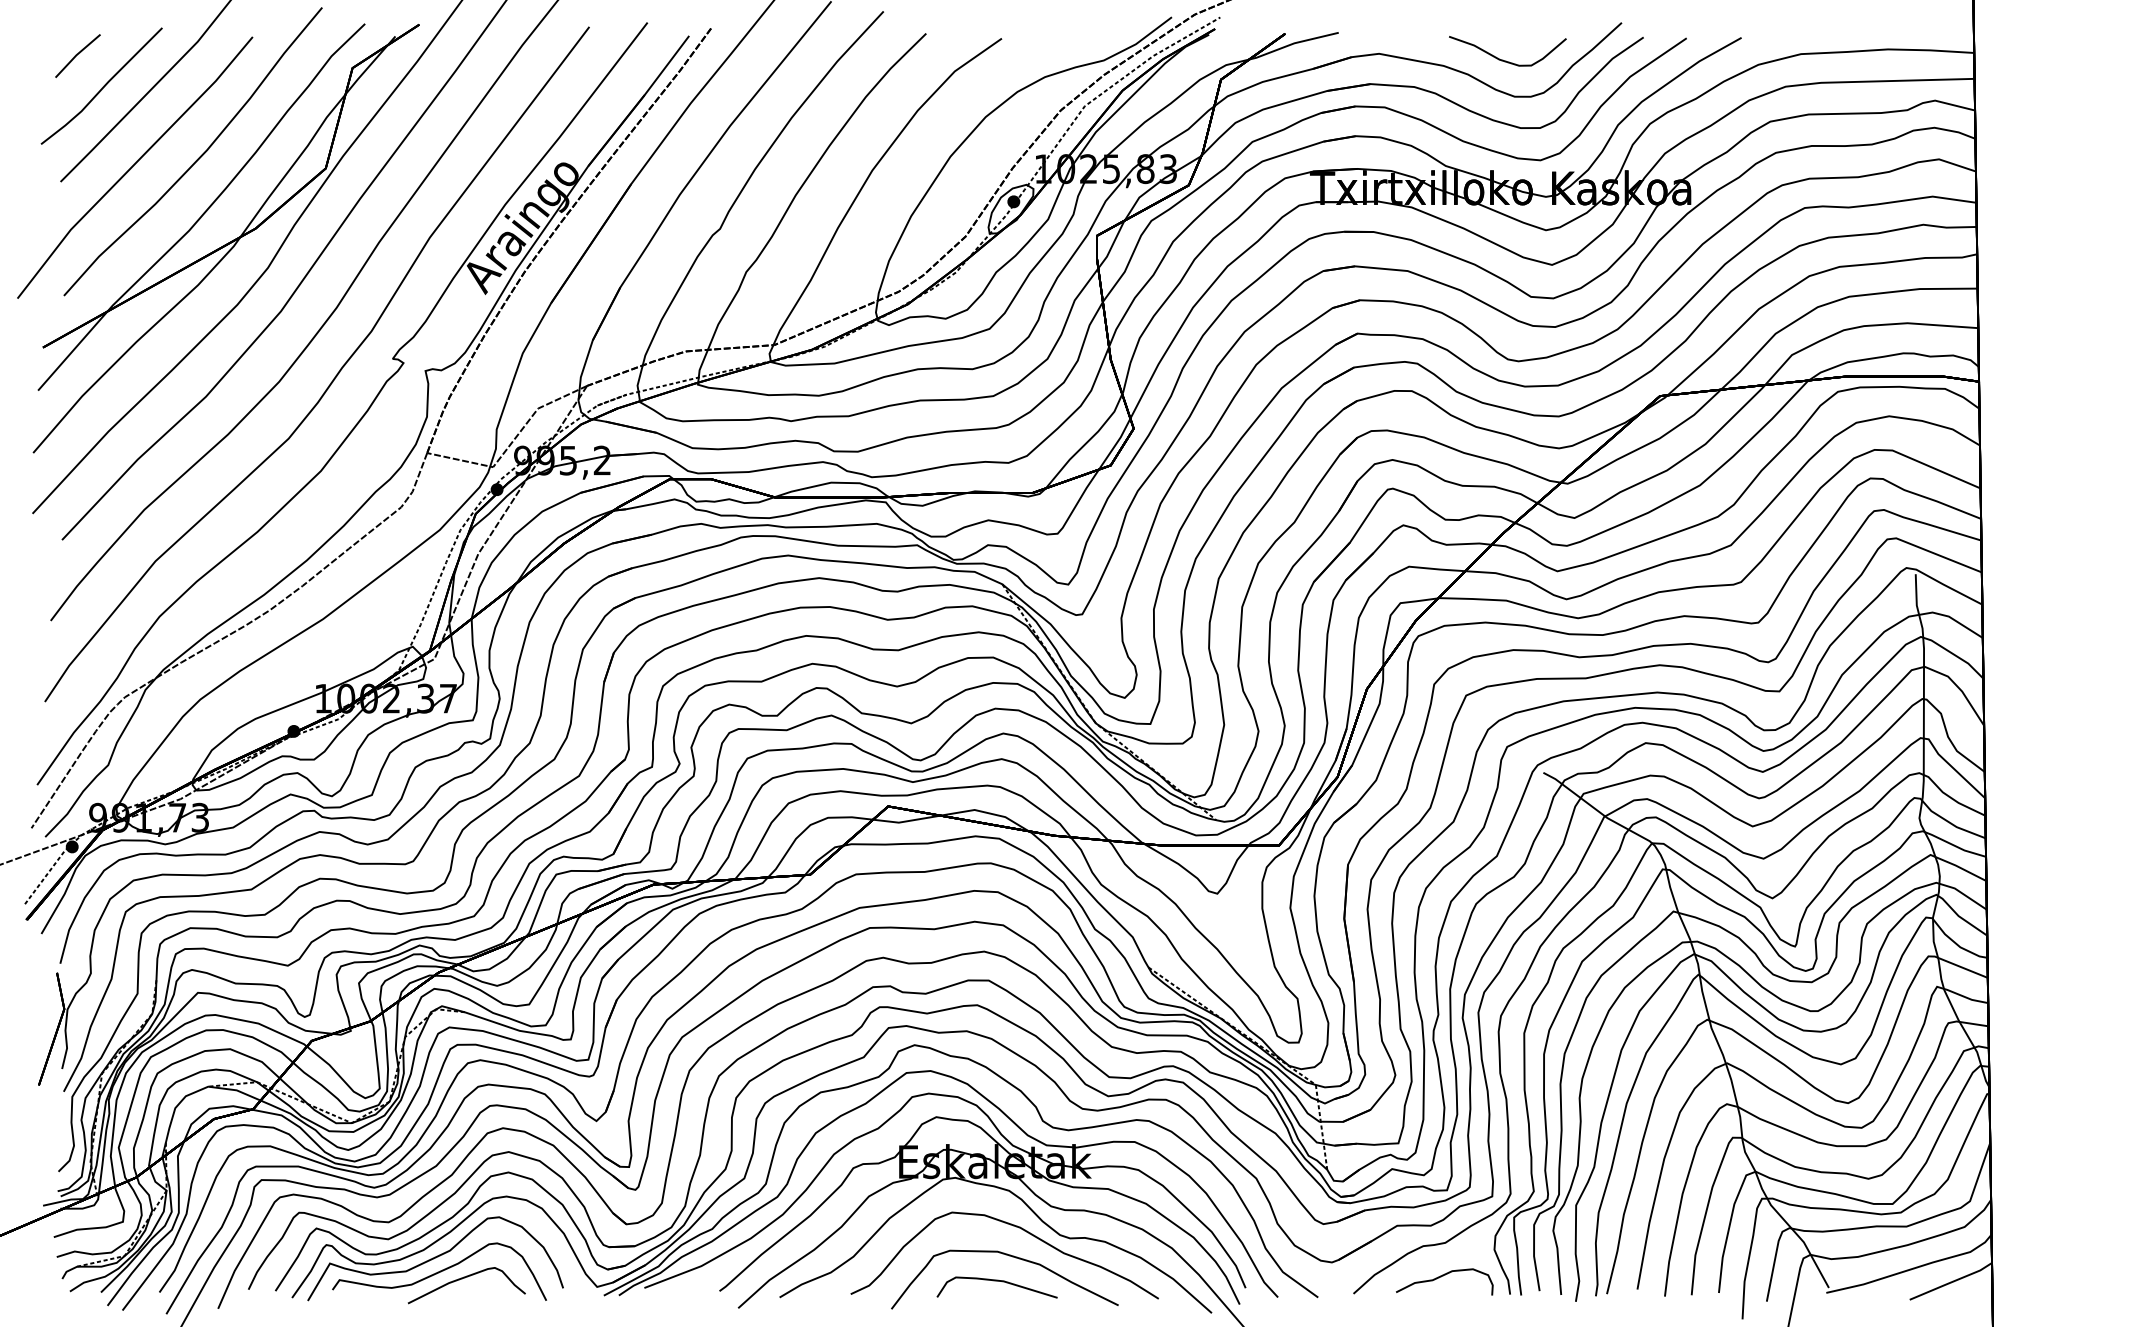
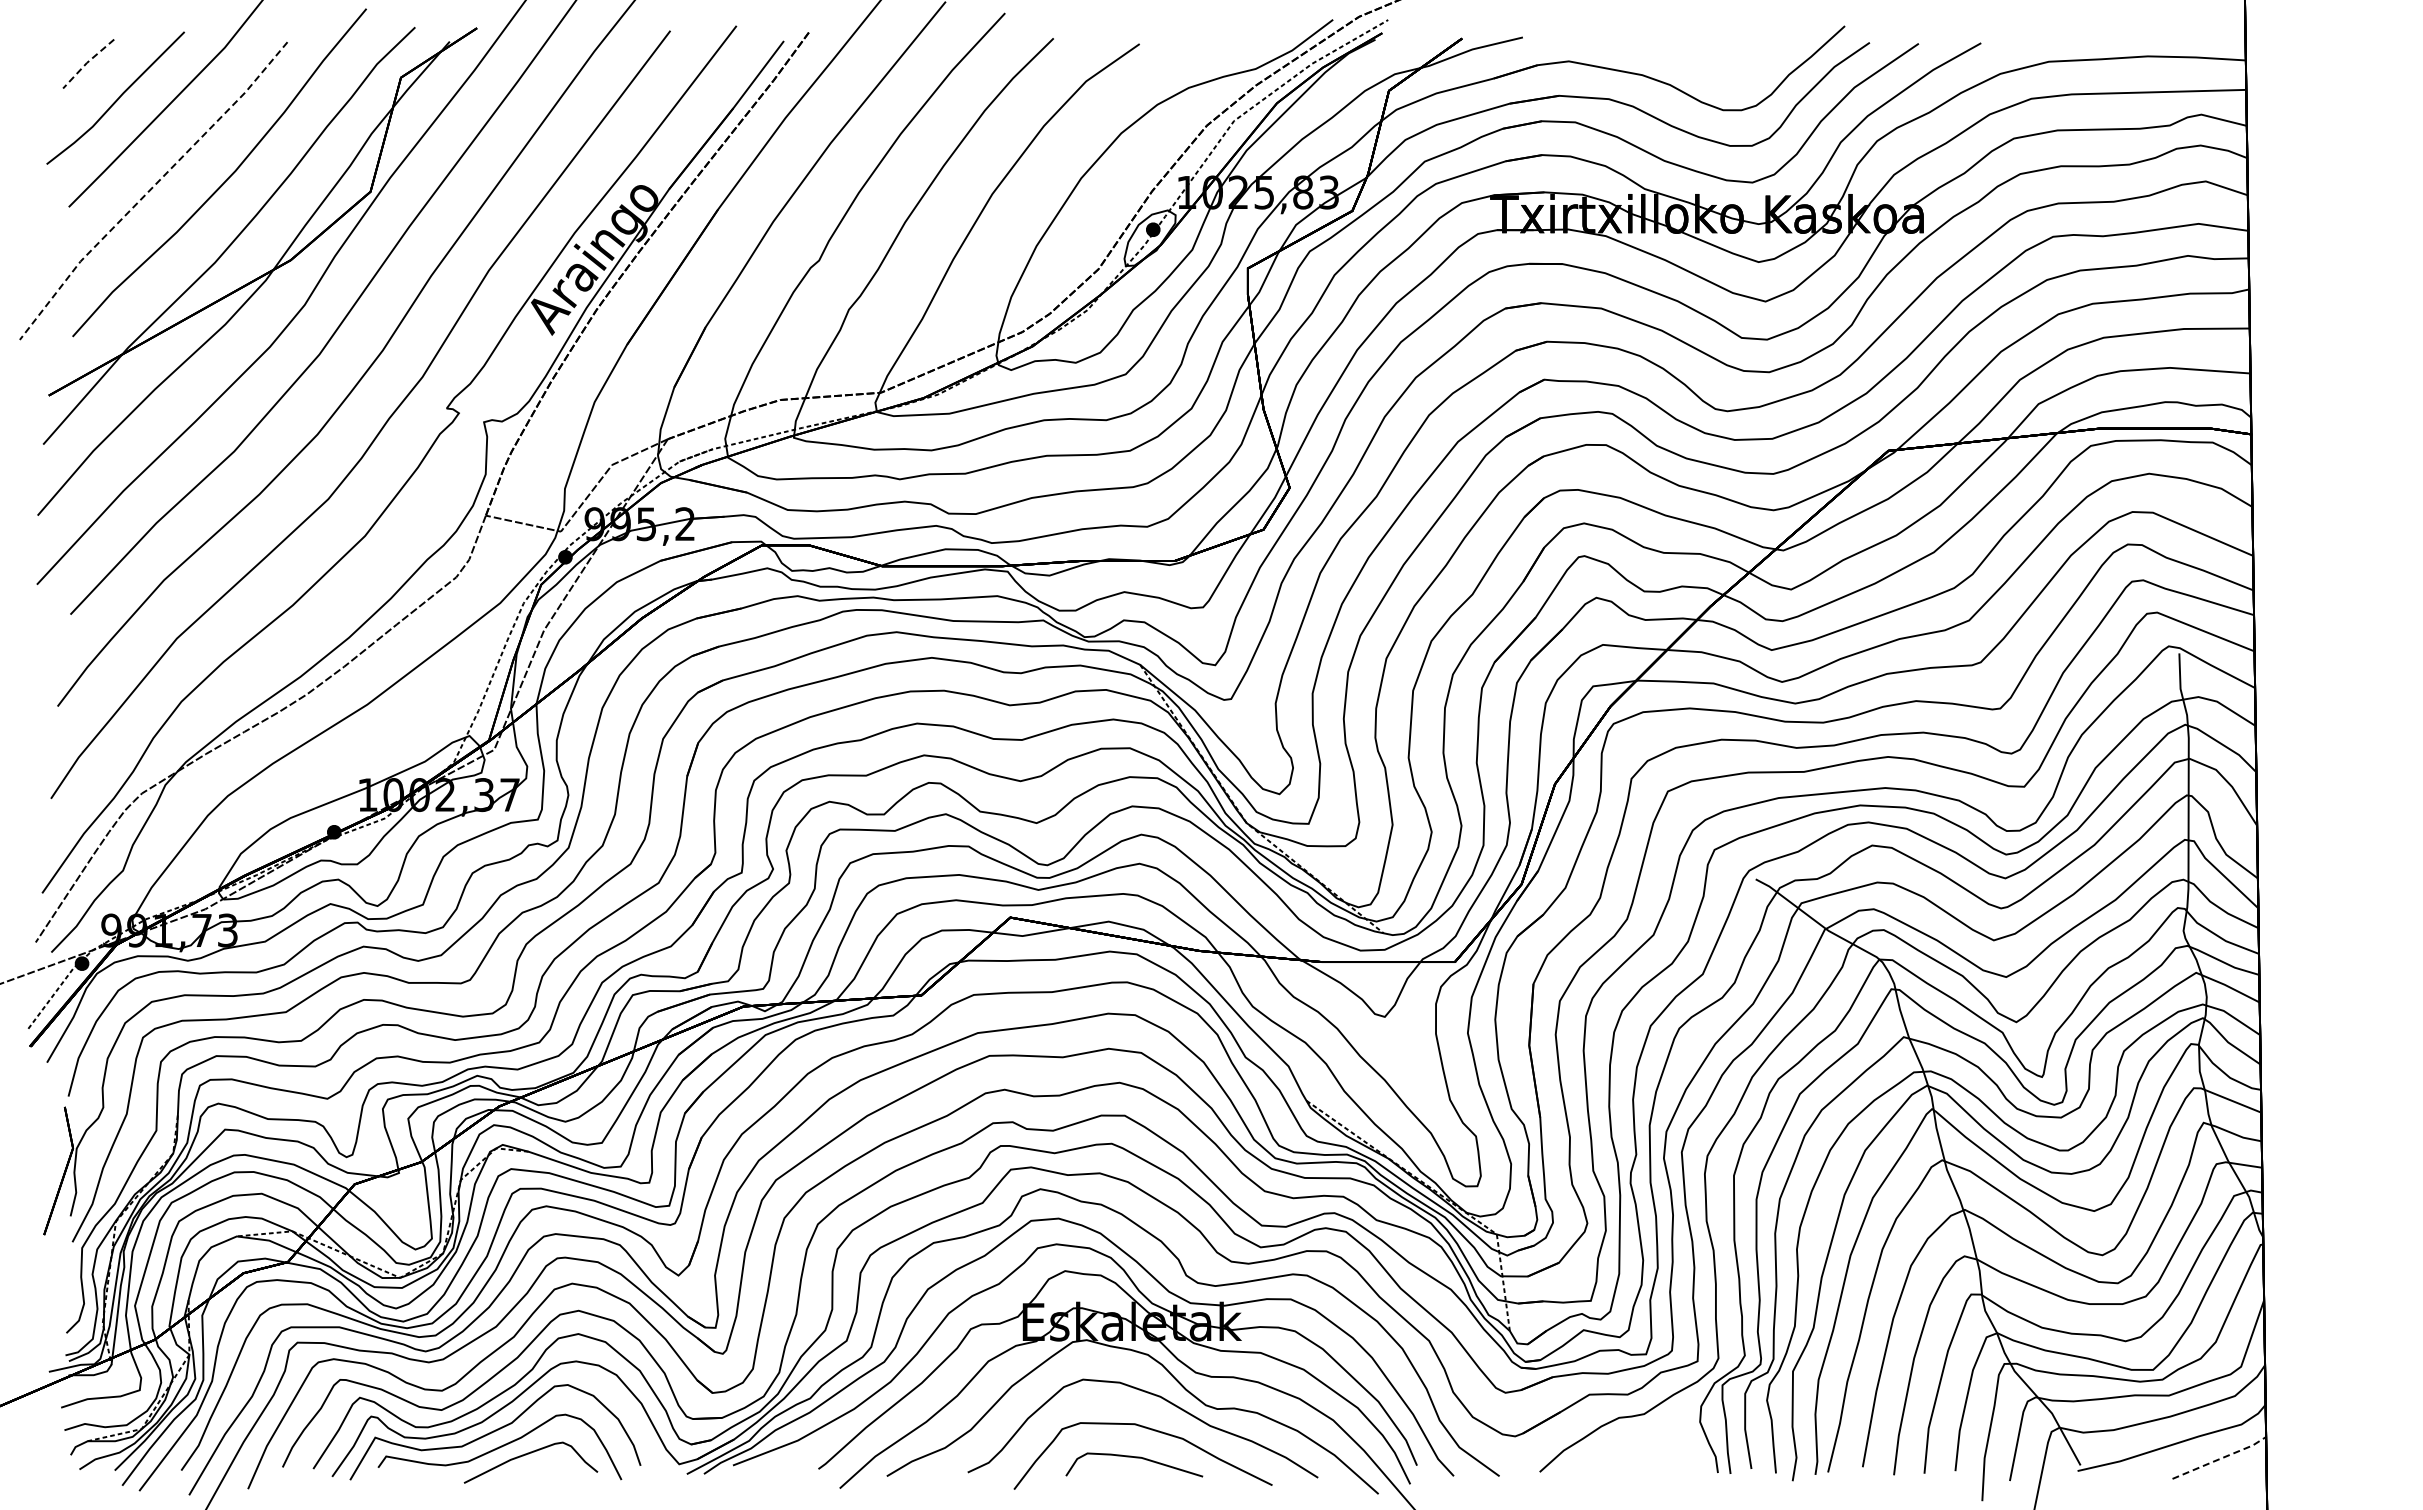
line: (76, 55) -> (86, 63), solid -> dashed
curve: (1504, 60) -> (1711, 68), removed
line: (132, 166) -> (150, 189), solid -> dashed
curve: (1442, 1276) -> (1641, 1452), removed
line: (1951, 1281) -> (2220, 1458), solid -> dashed

